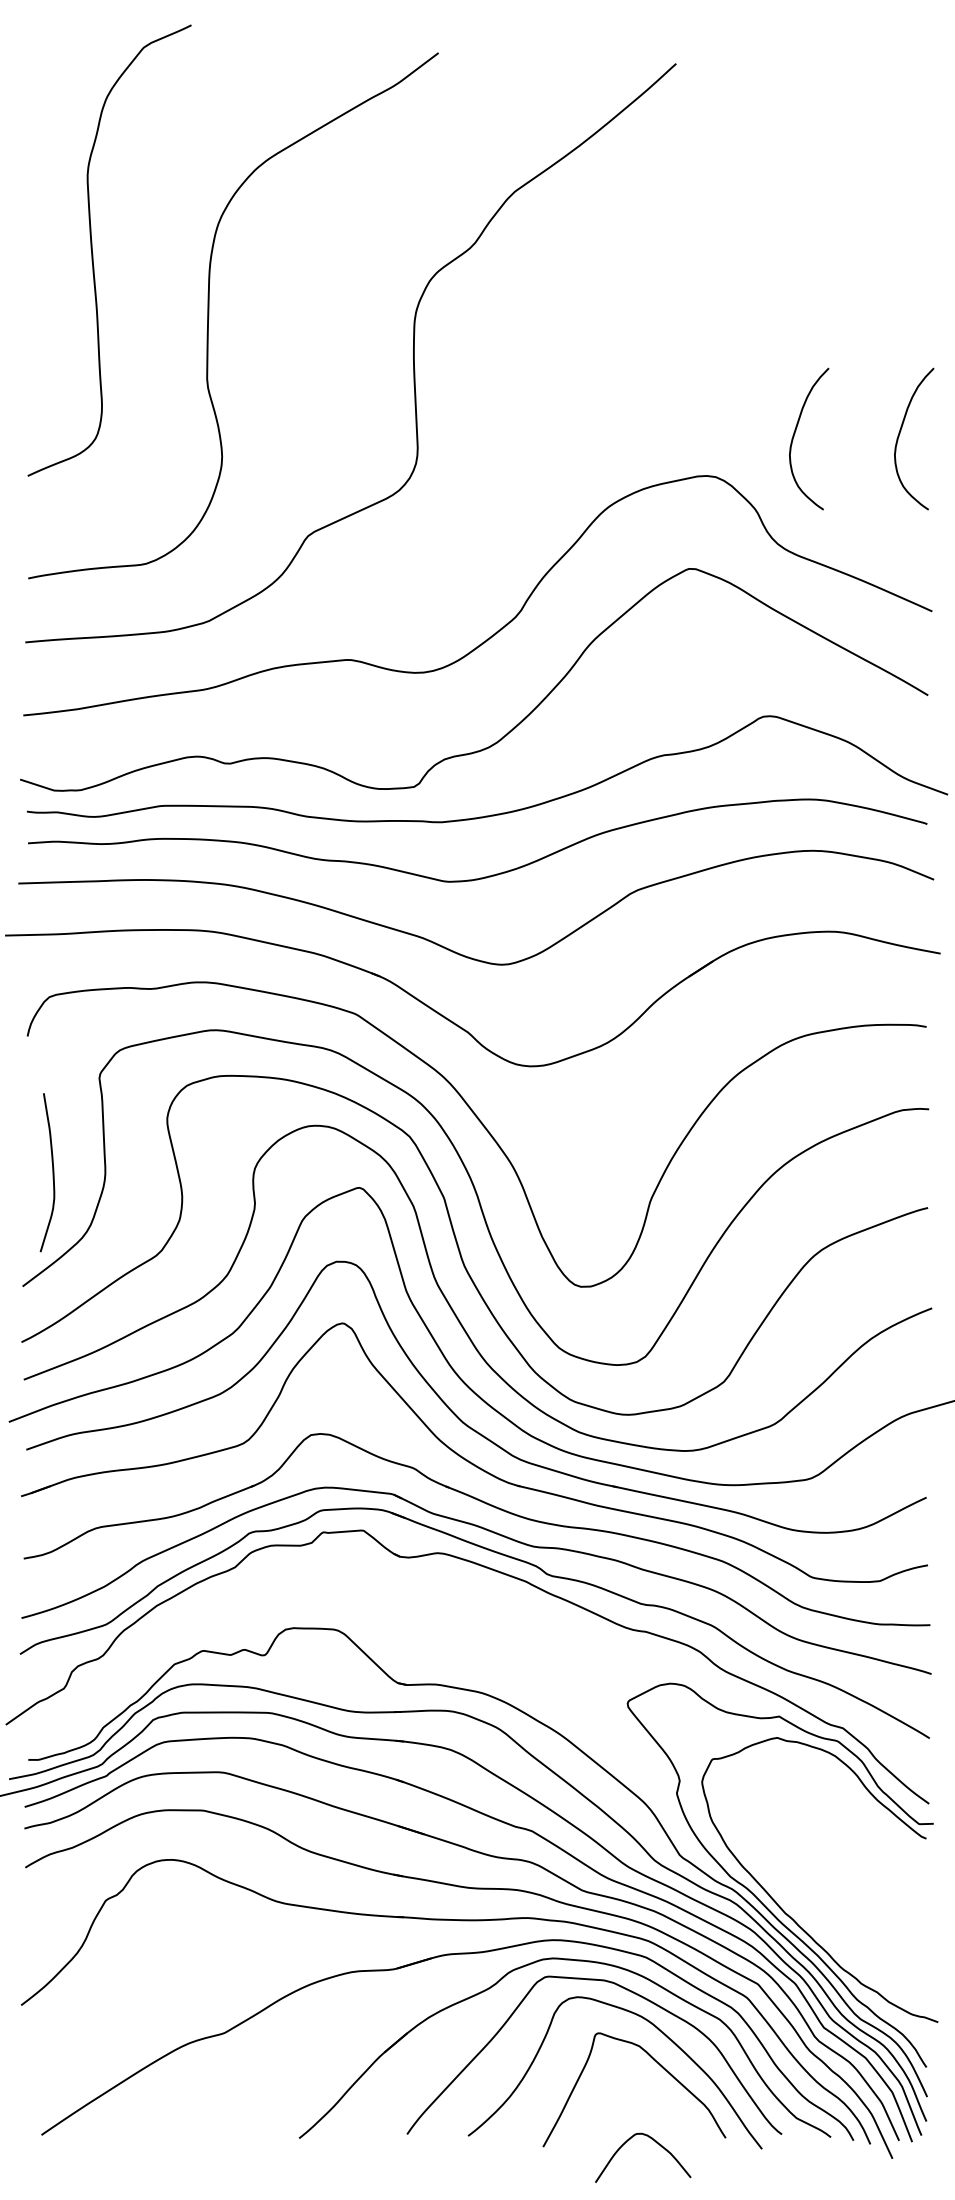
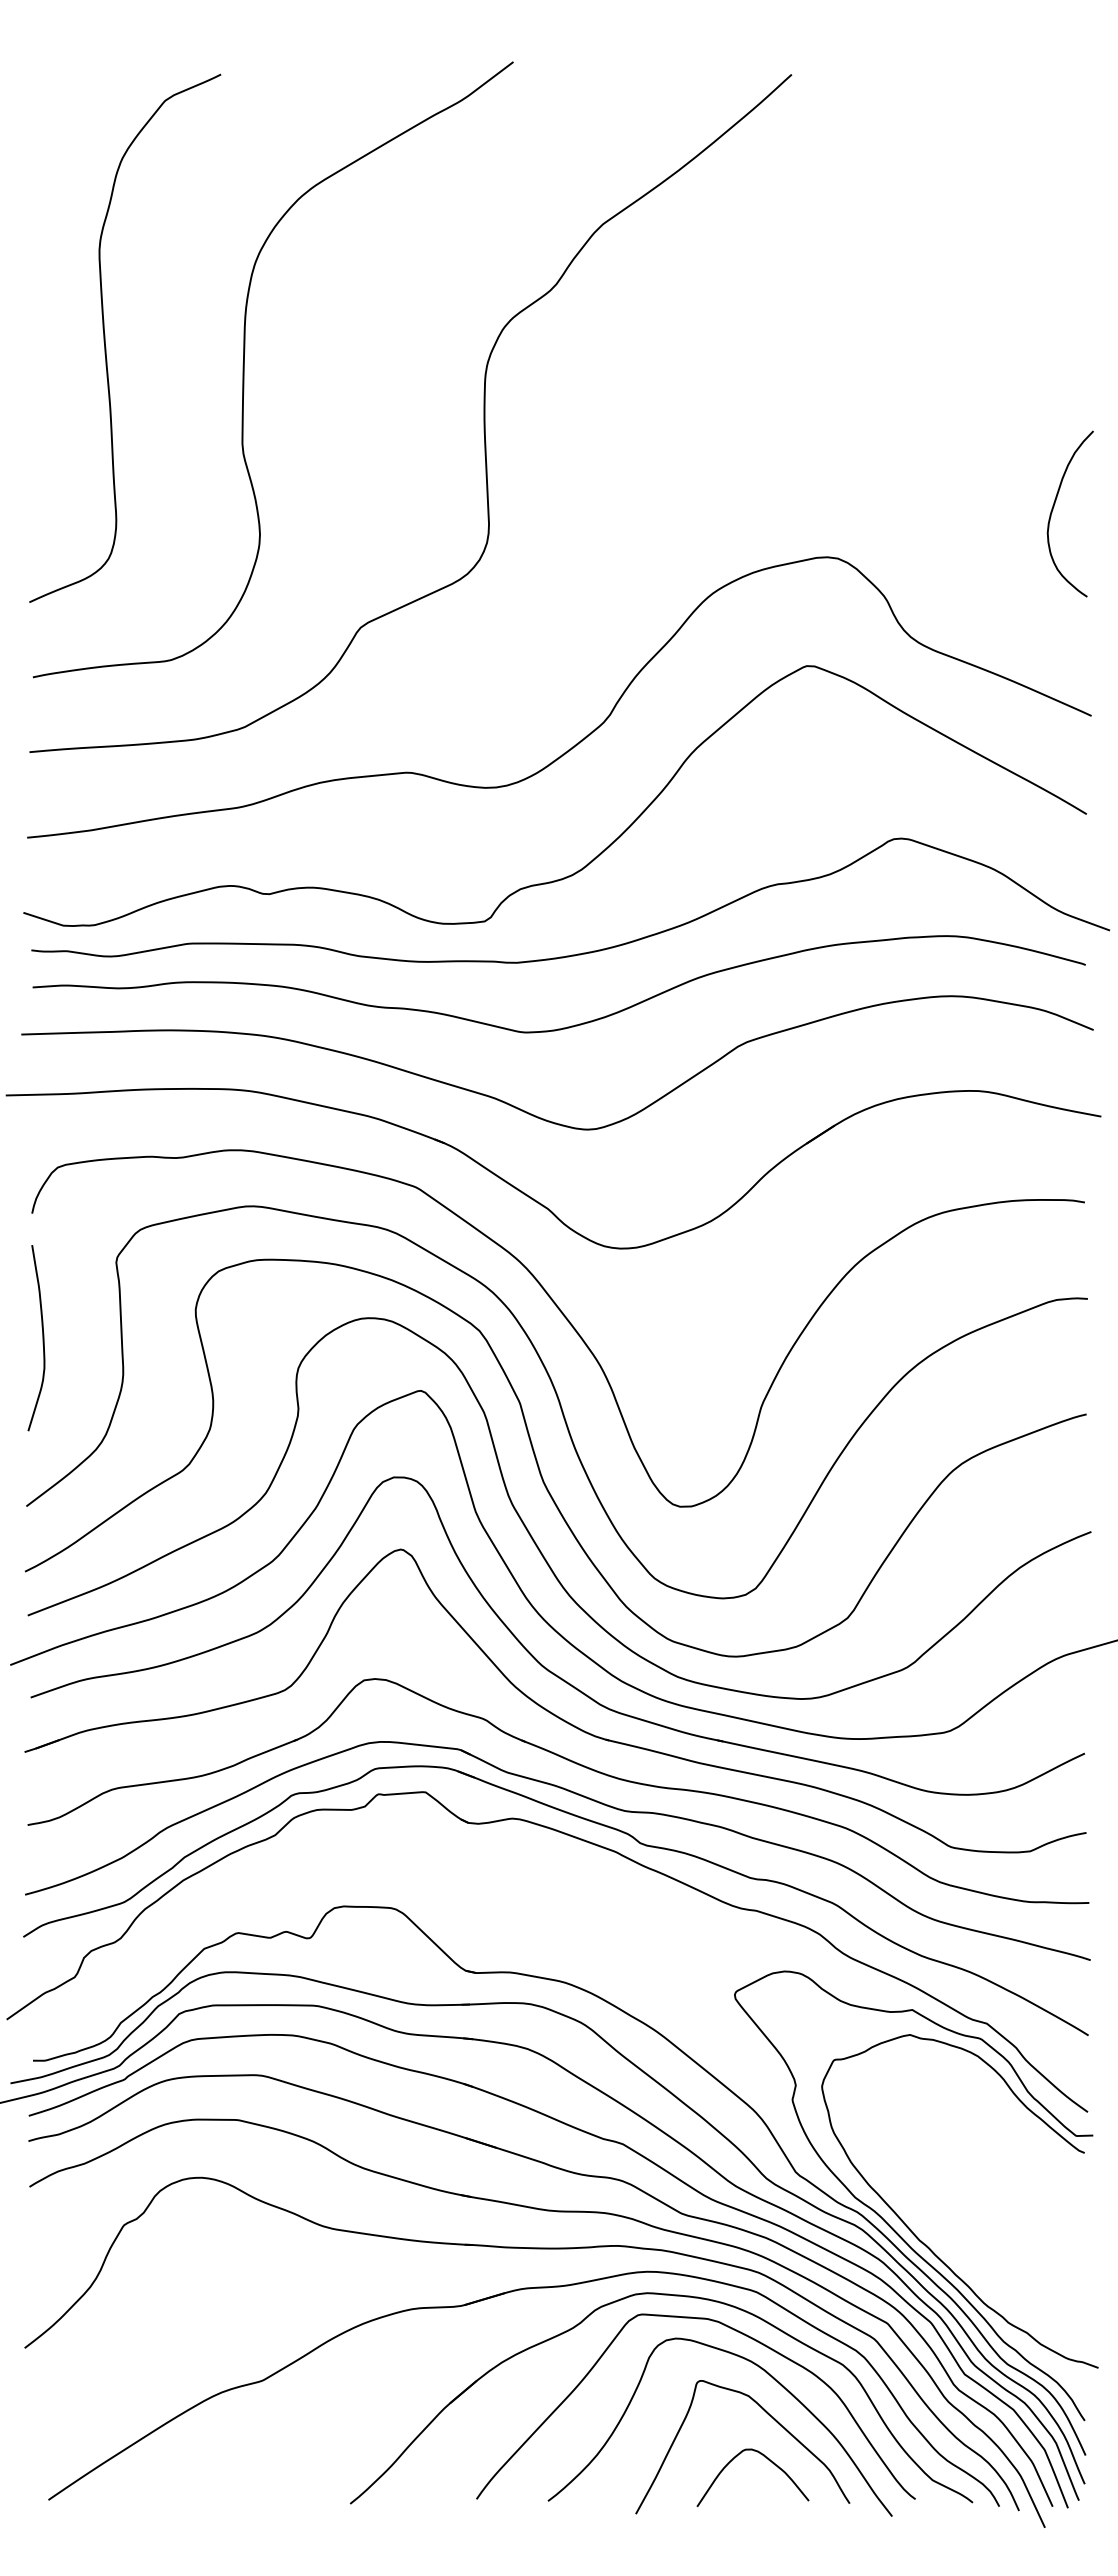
curve: (92, 249) -> (105, 337), moved
curve: (794, 435) -> (930, 509), removed
curve: (52, 1173) -> (42, 1338), moved
curve: (652, 2140) -> (764, 2457), moved

